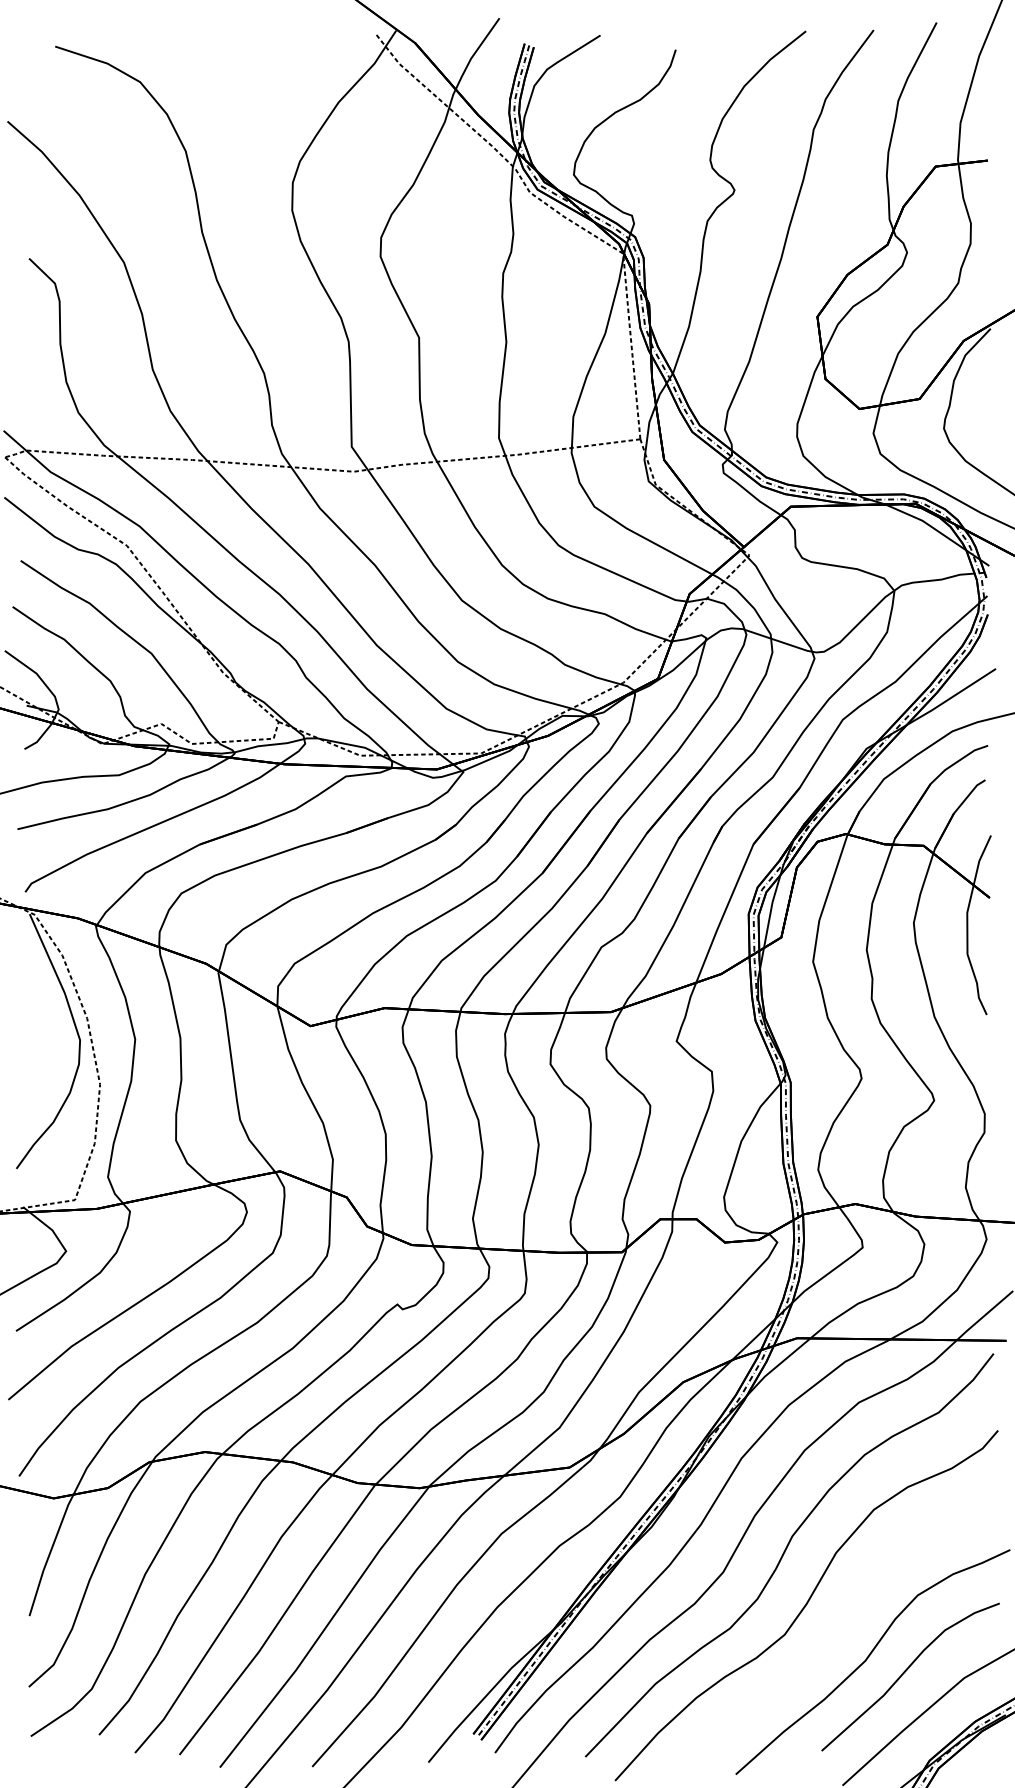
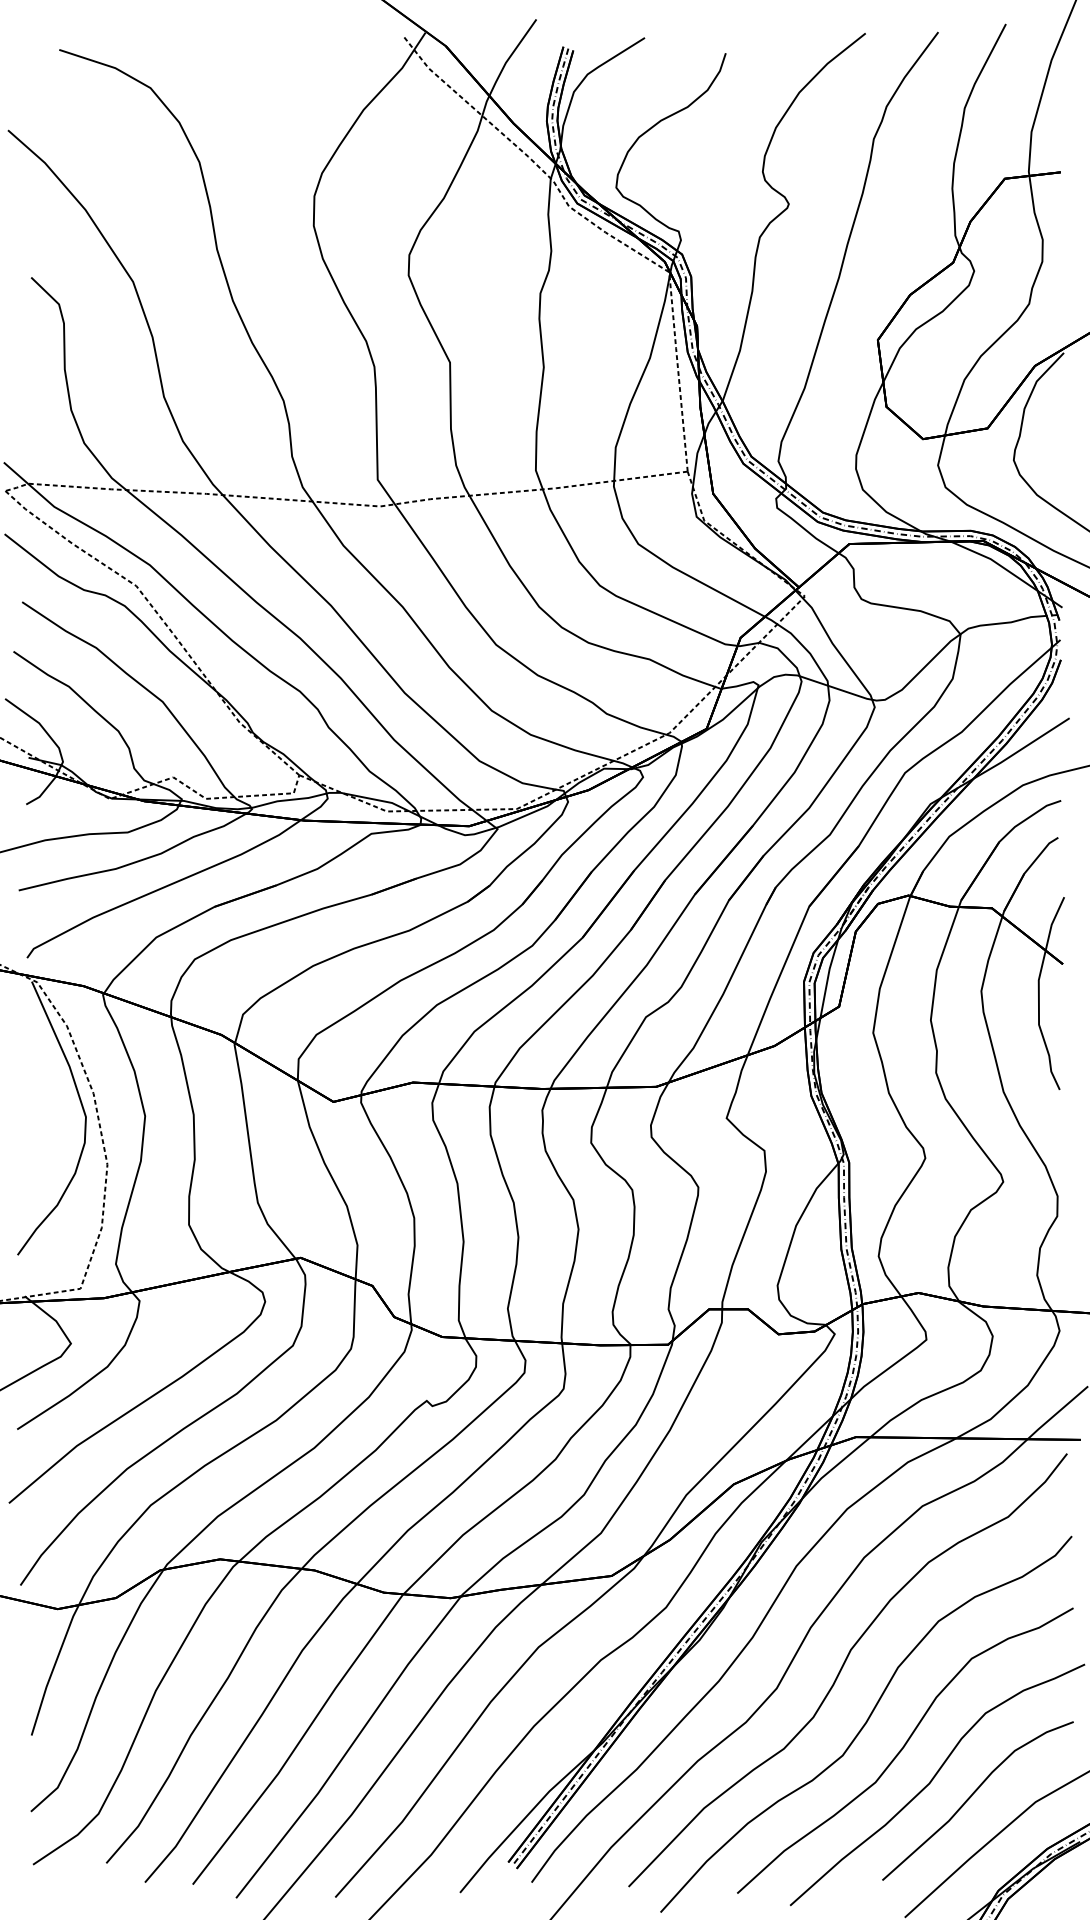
curve: (841, 1628) -> (903, 1748), added

